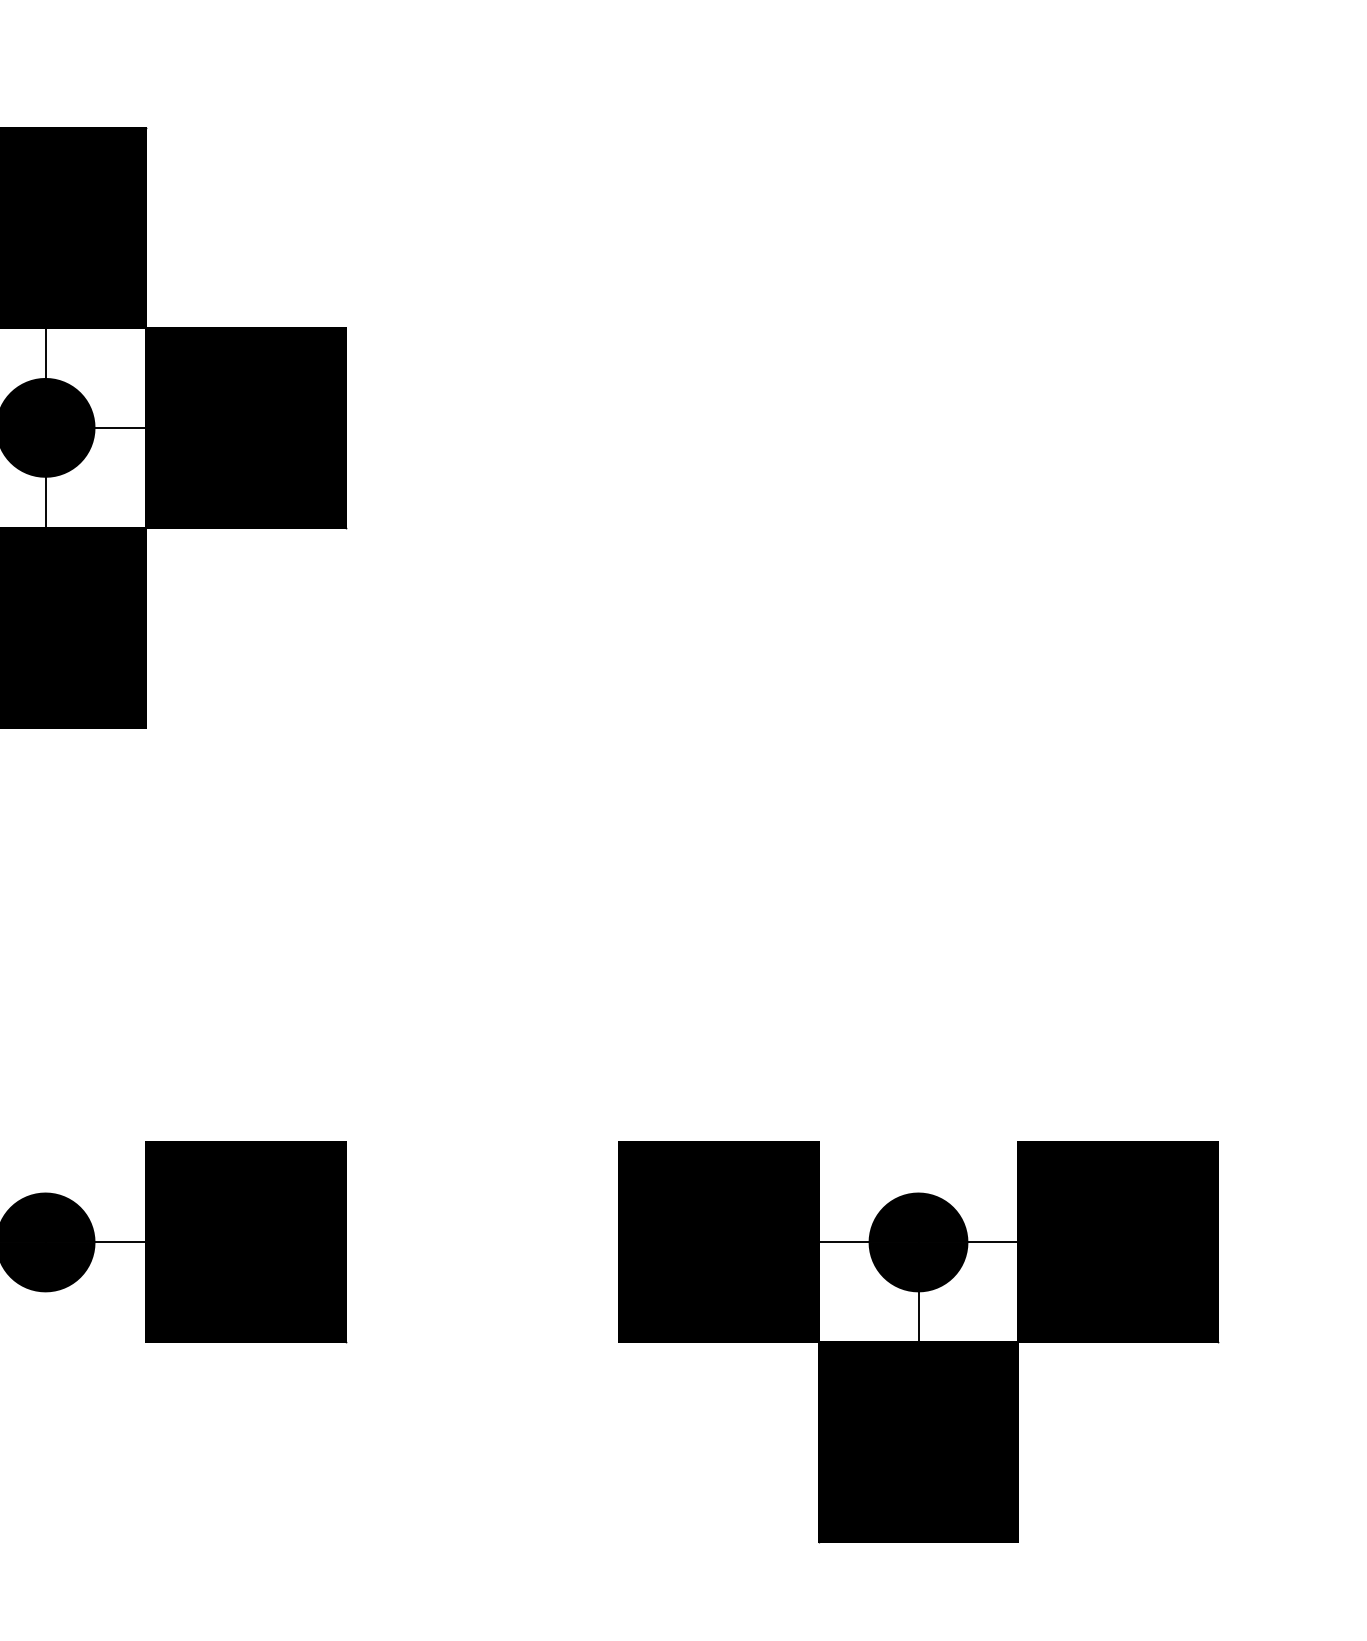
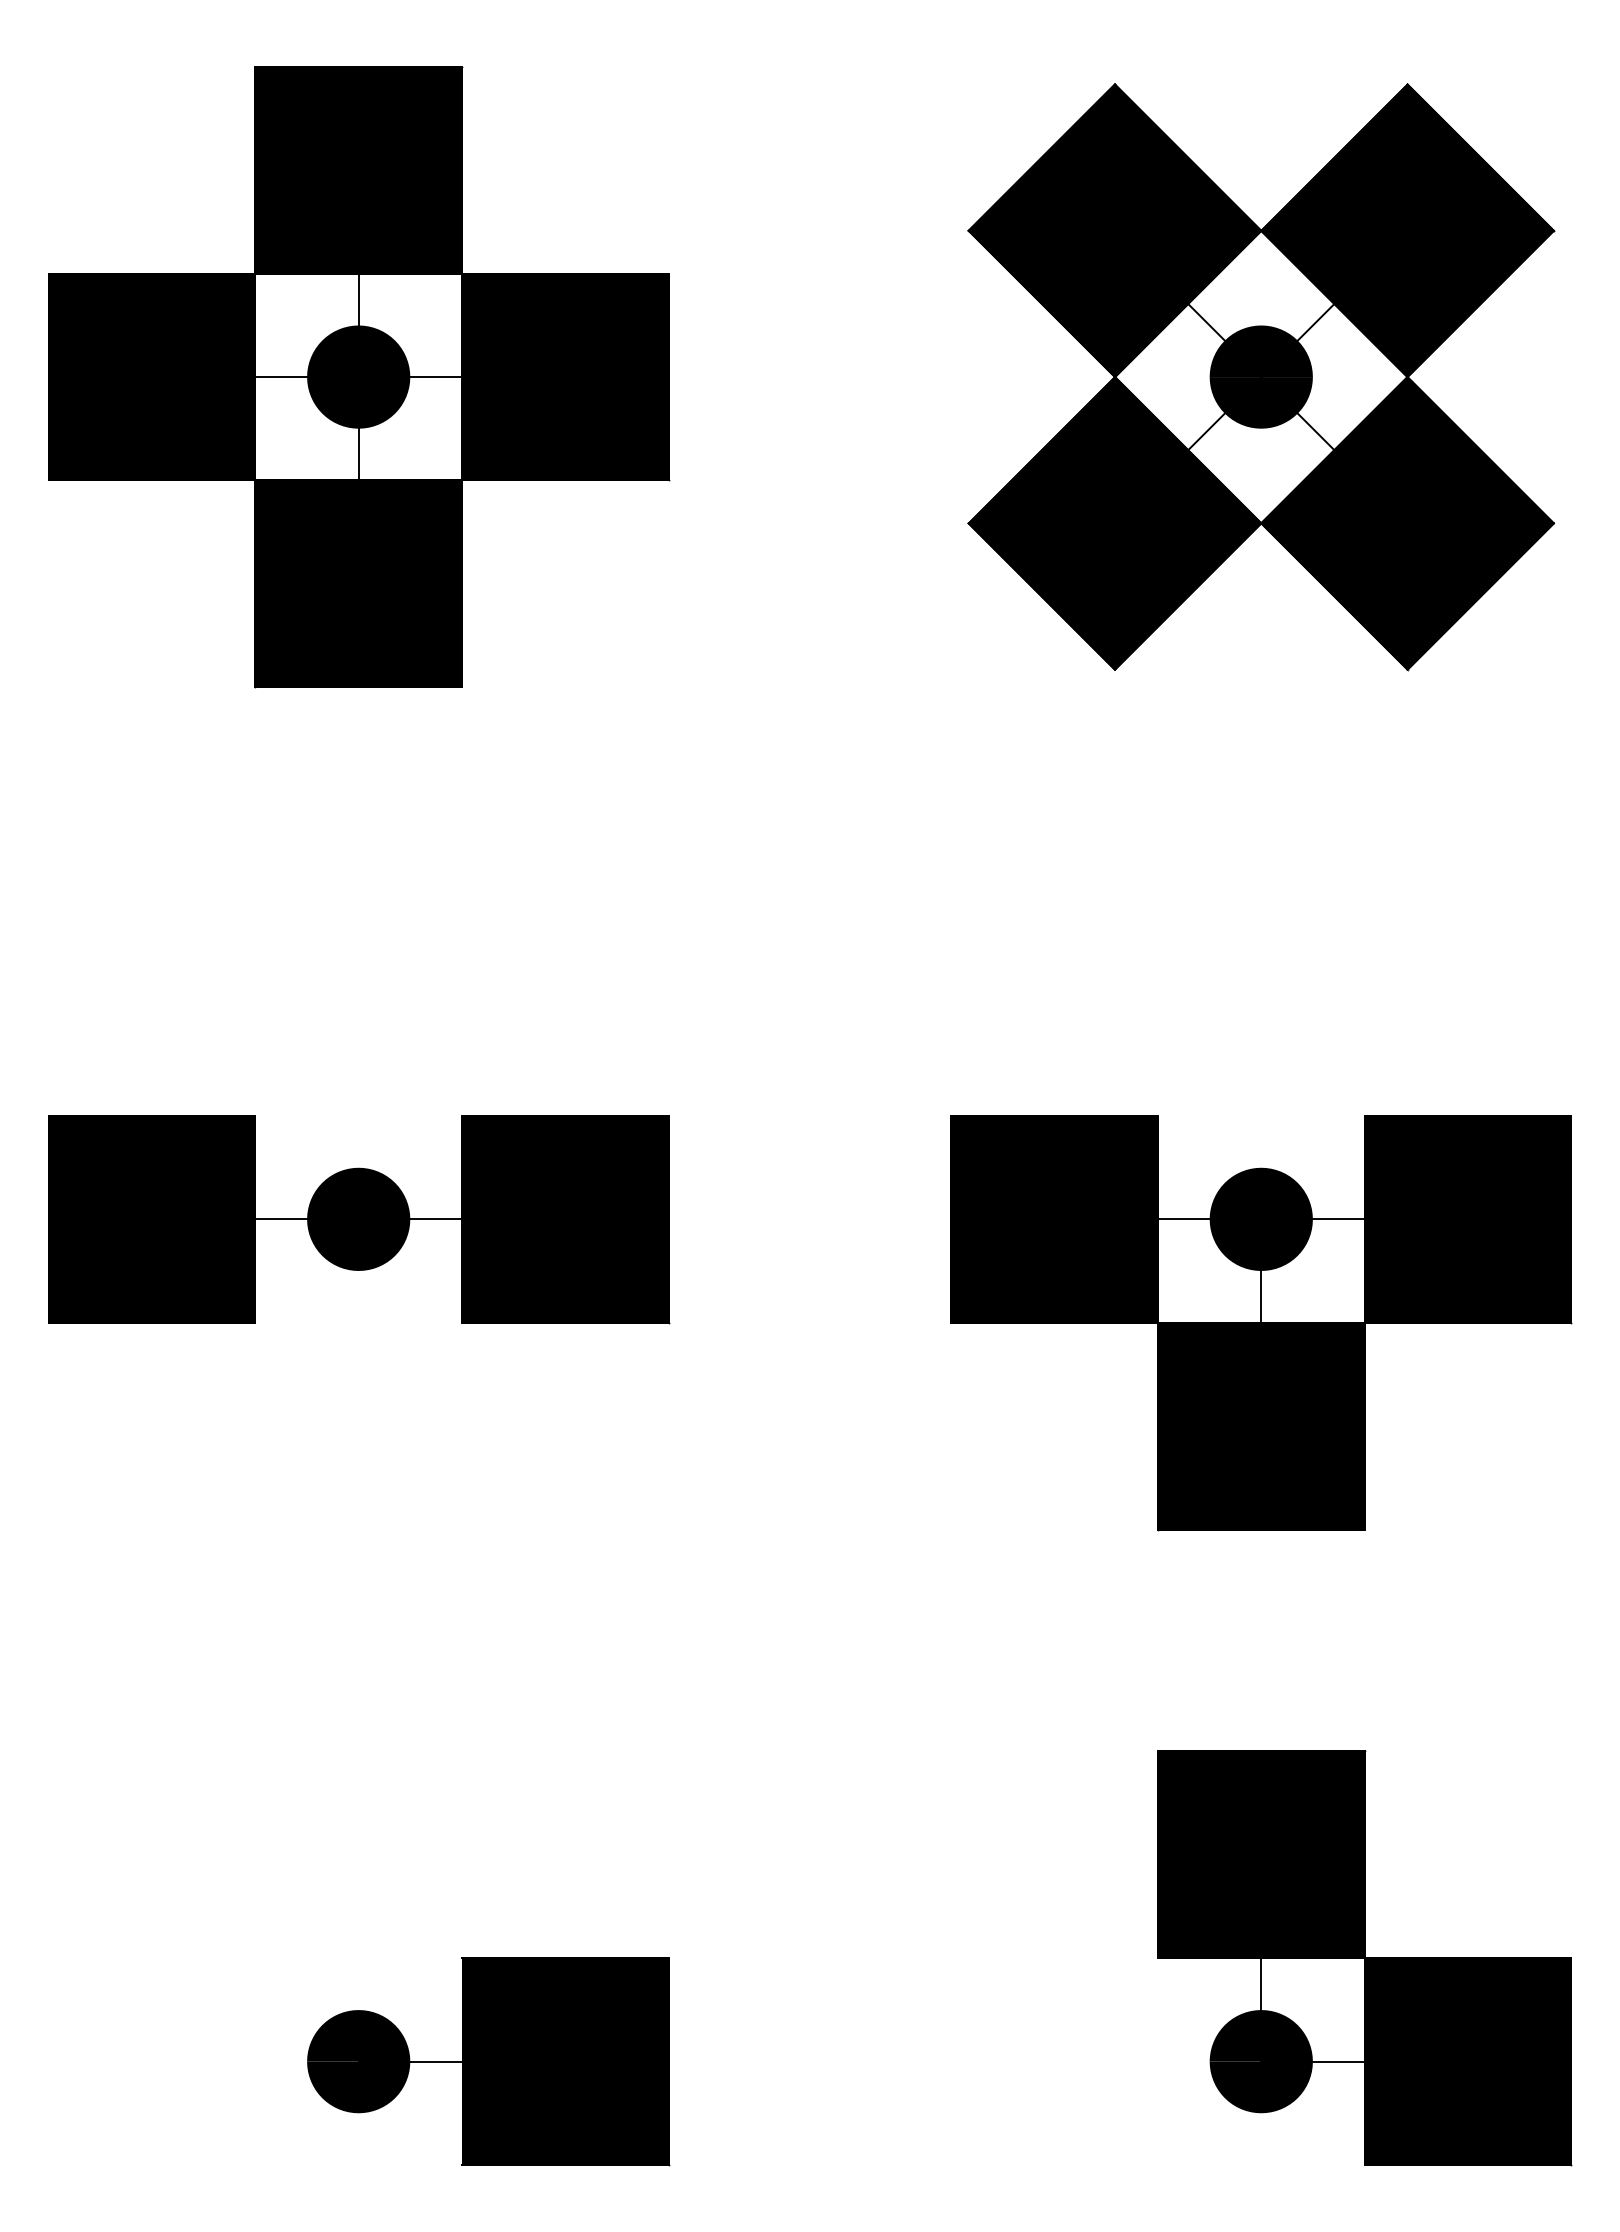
part: (918, 428) -> (1261, 377), added

